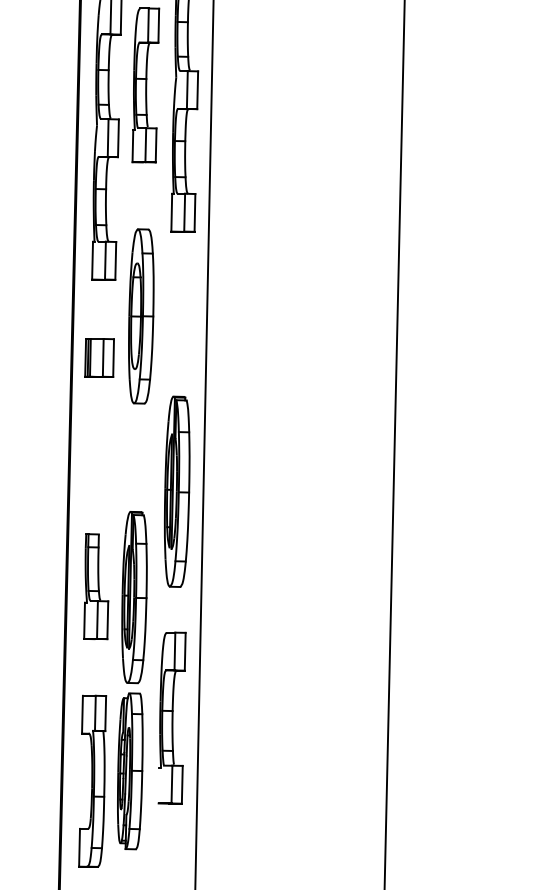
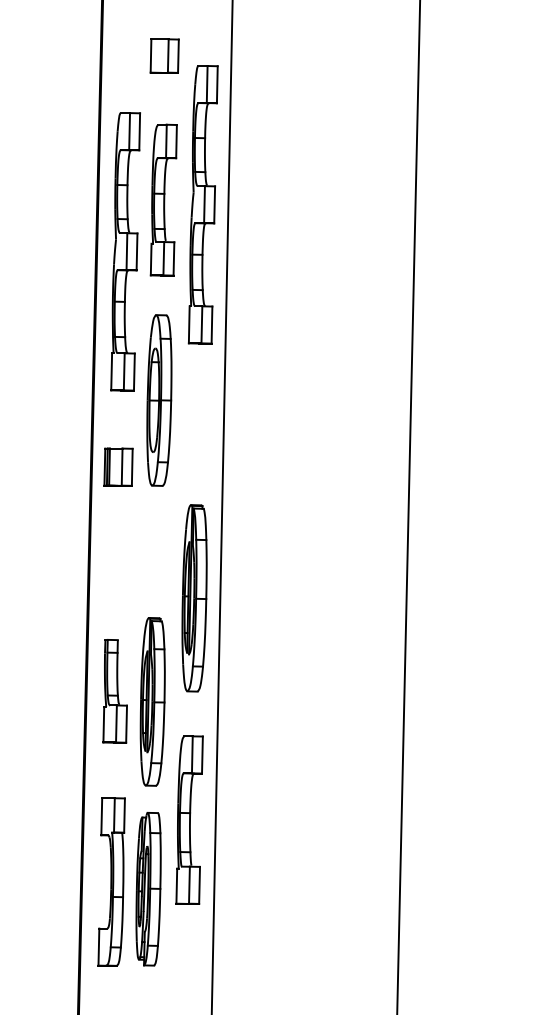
part: (141, 316) -> (159, 400), moved
part: (130, 771) -> (148, 889), moved
line: (158, 784) -> (176, 885), added

